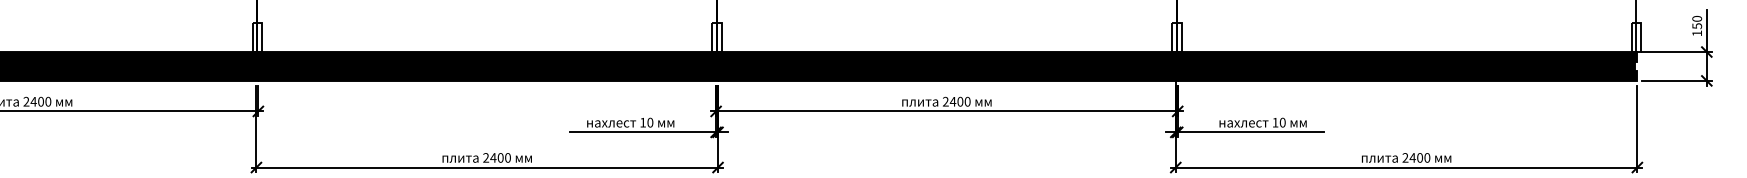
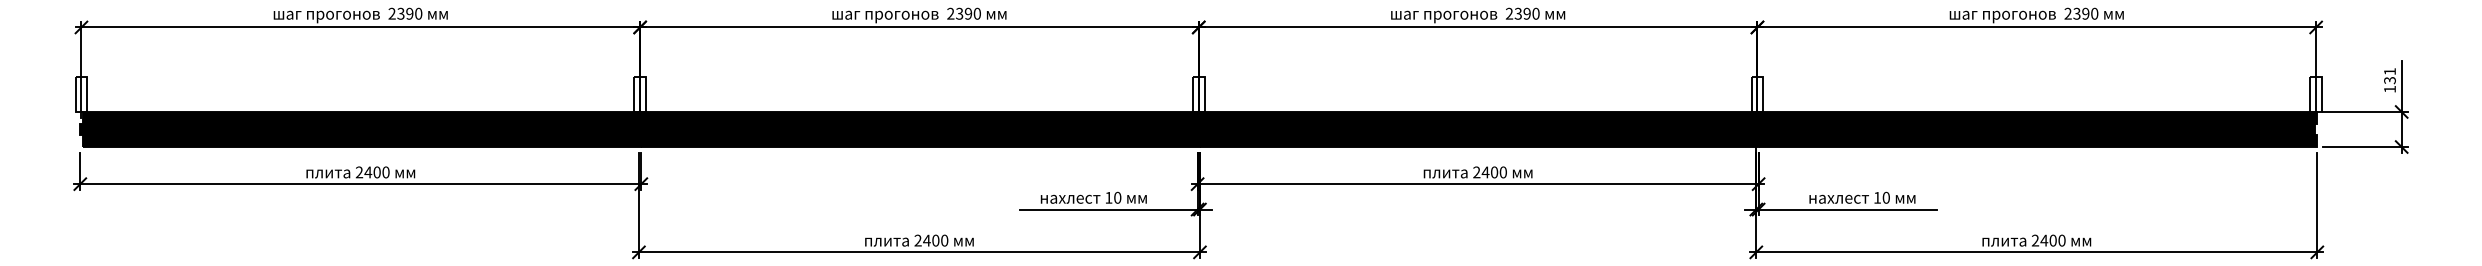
text: (1696, 22) -> (2389, 75), 150 -> 131

